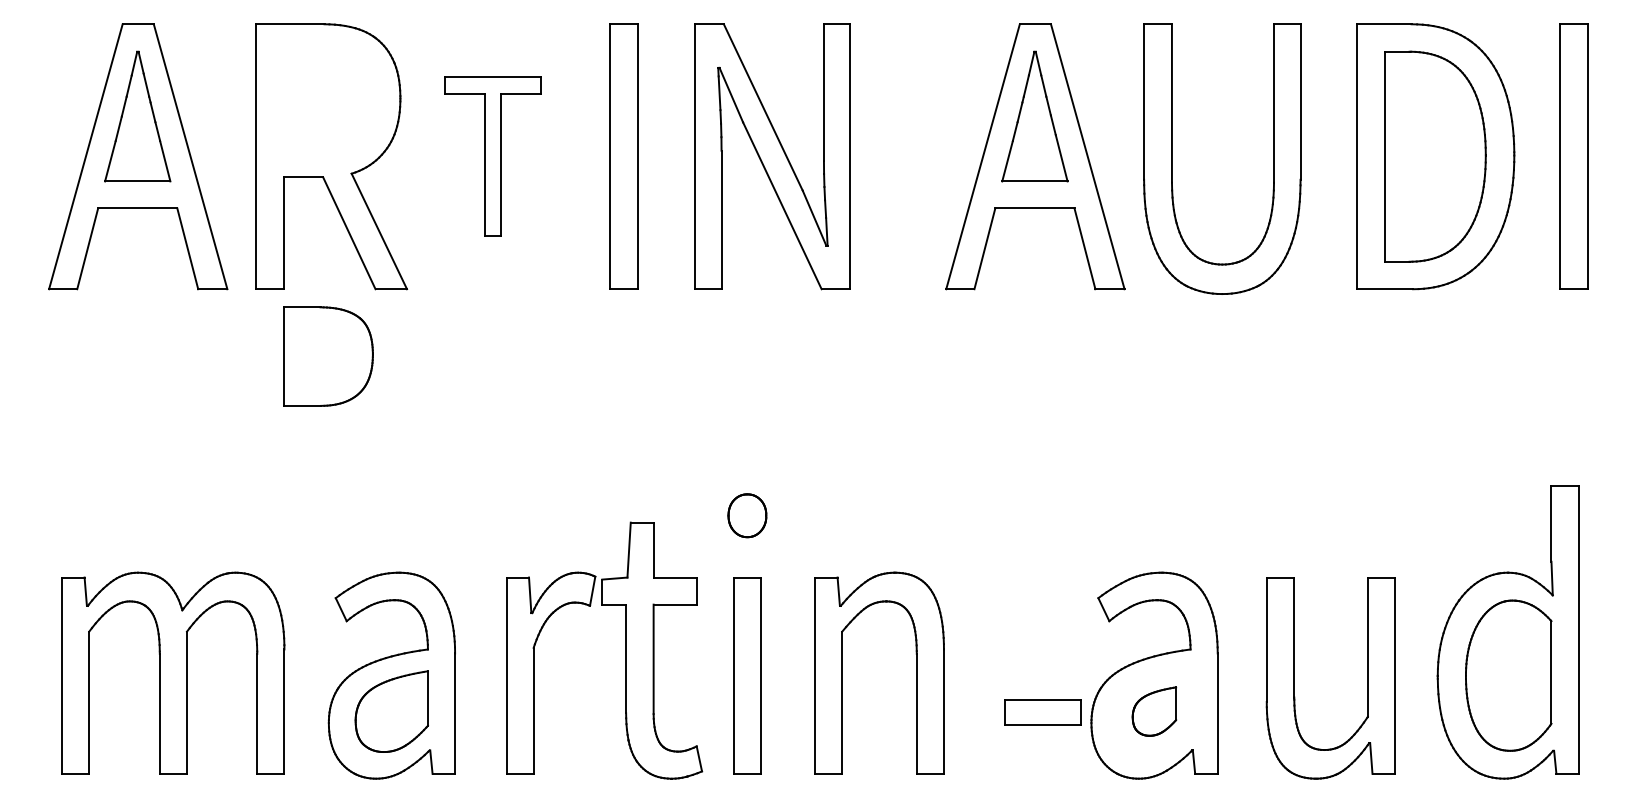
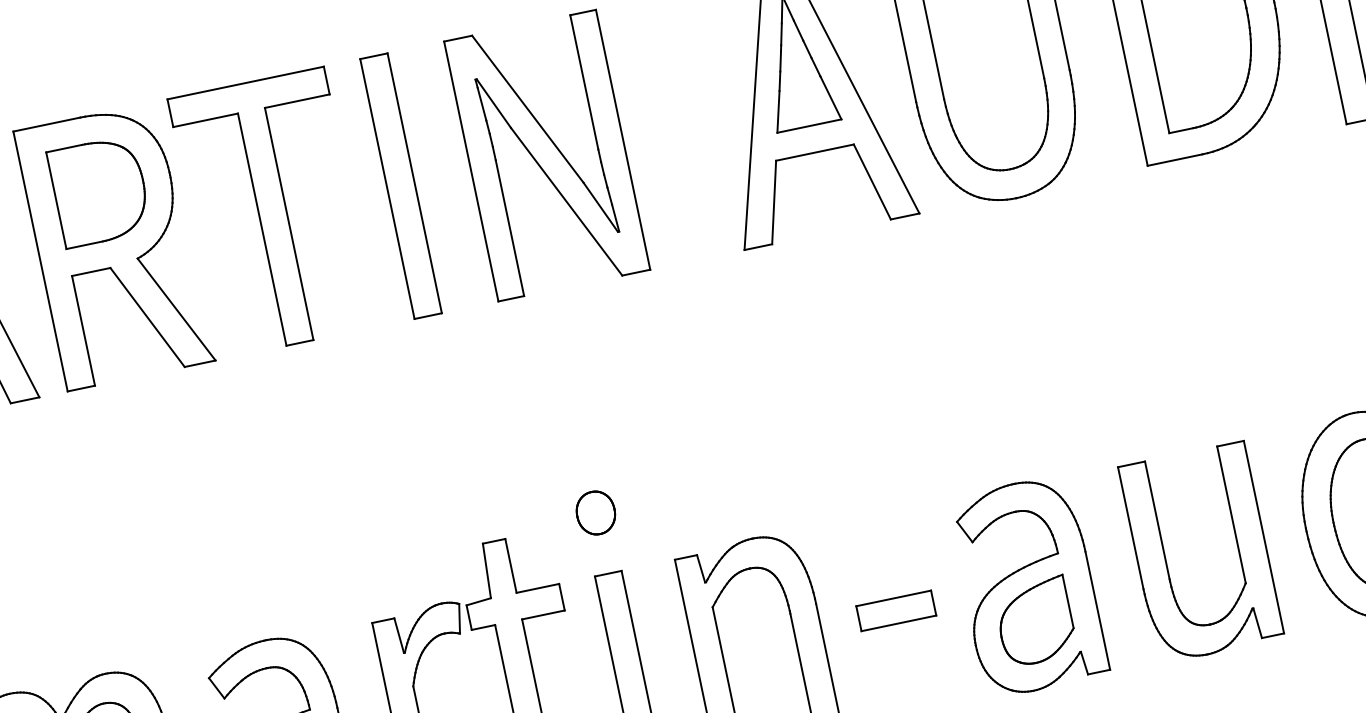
part: (492, 156) -> (272, 212), size x1.67
part: (328, 356) -> (99, 191), moved
part: (1154, 711) -> (1035, 621), size x1.67
part: (1042, 712) -> (895, 610), moved

